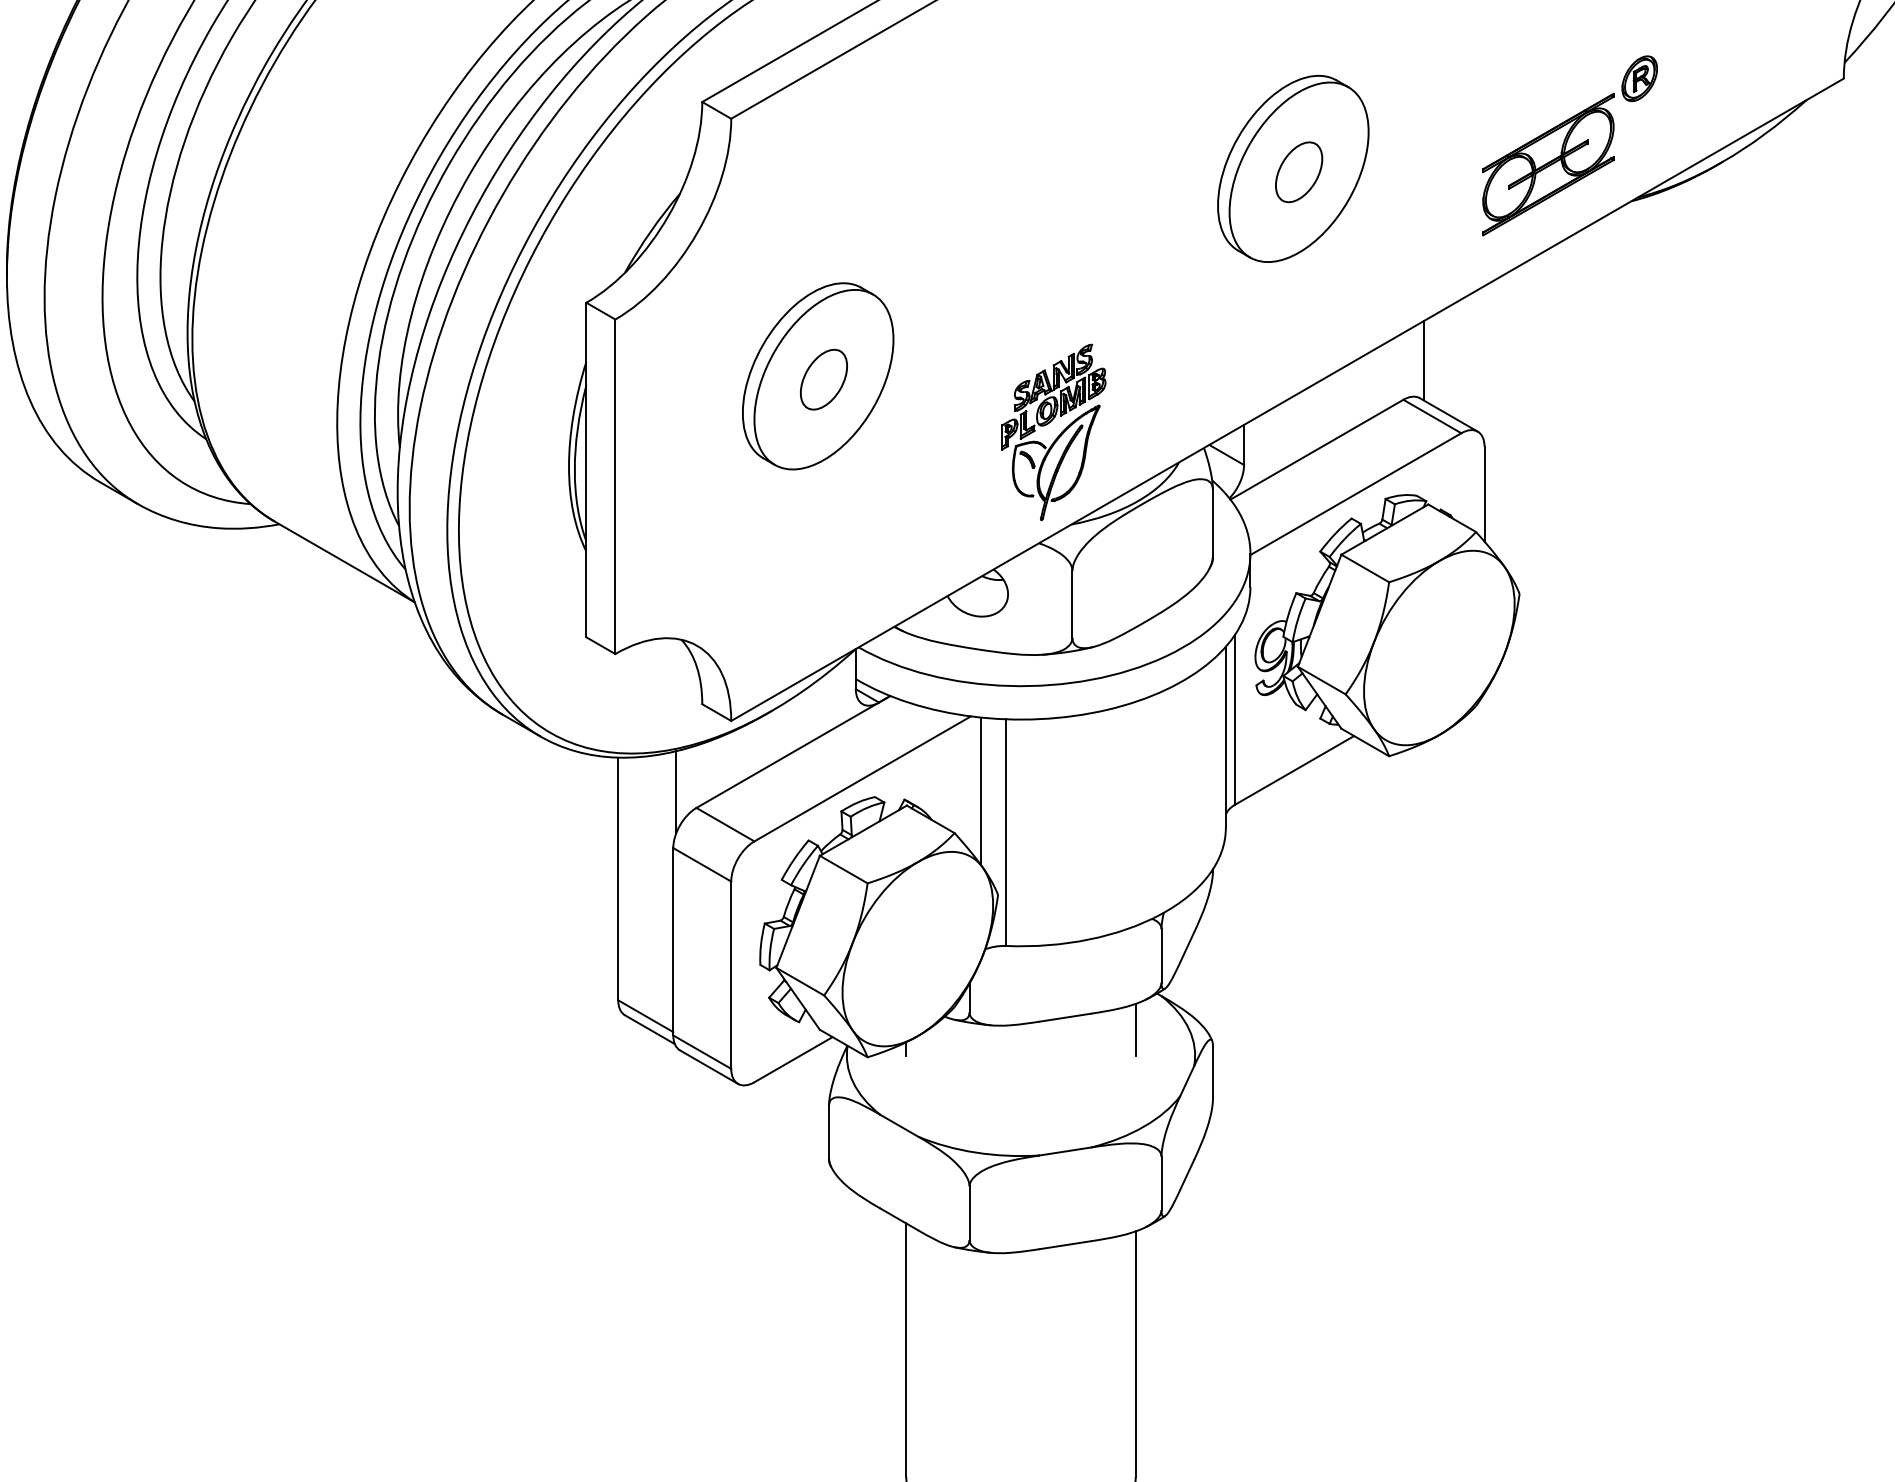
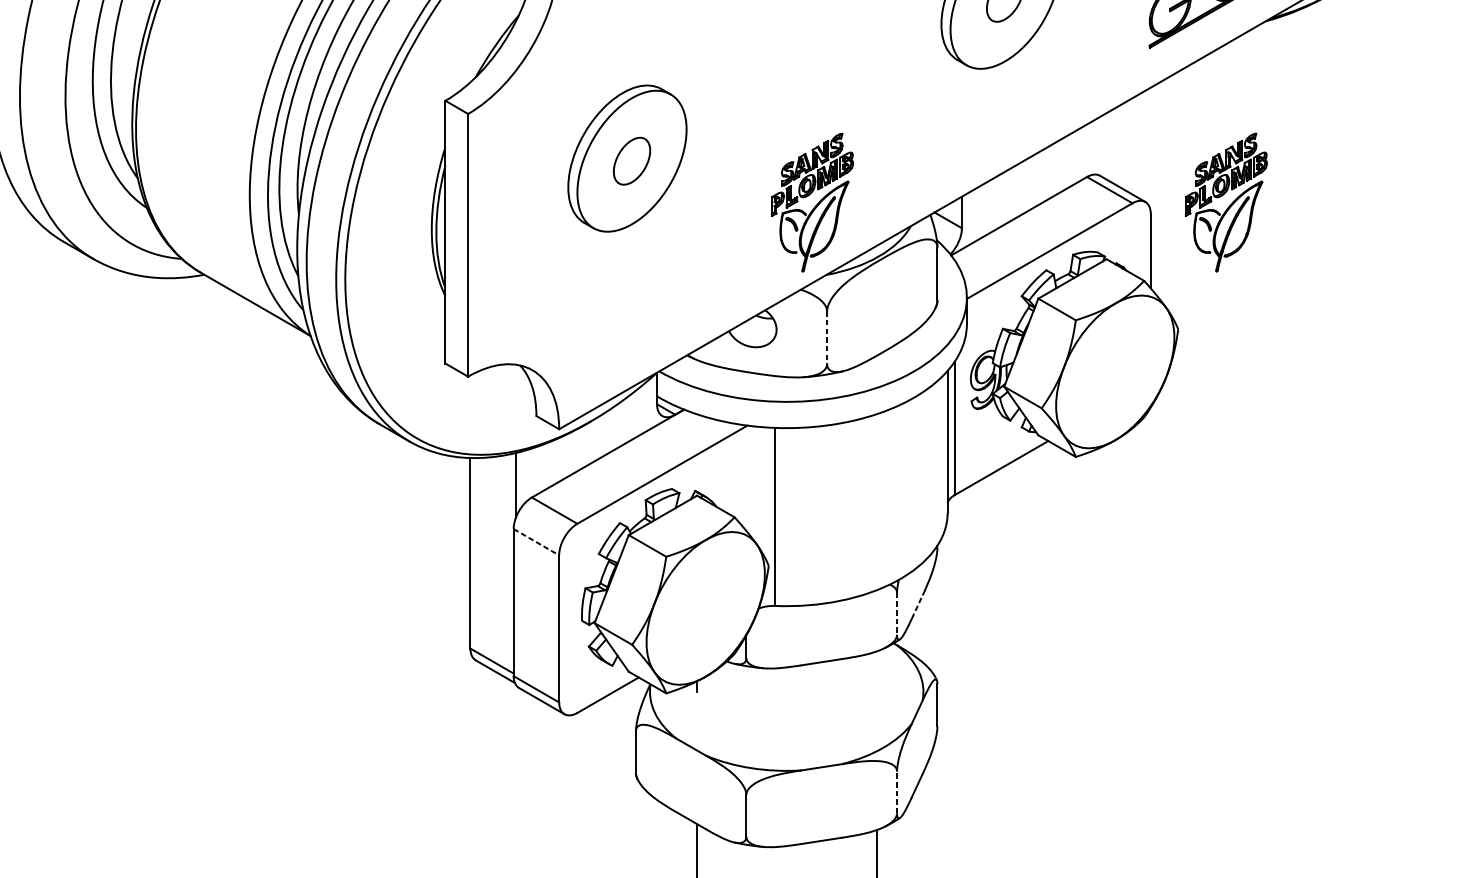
line: (1423, 360) -> (1102, 146), removed
part: (1585, 435) -> (1230, 205), added
line: (1072, 604) -> (827, 337), solid -> dashed
line: (980, 791) -> (754, 484), removed
line: (702, 865) -> (536, 542), solid -> dashed
line: (1187, 946) -> (917, 606), solid -> dashed
line: (1161, 955) -> (897, 613), solid -> dashed
line: (1135, 1029) -> (876, 671), removed
line: (1161, 1183) -> (897, 792), solid -> dashed

